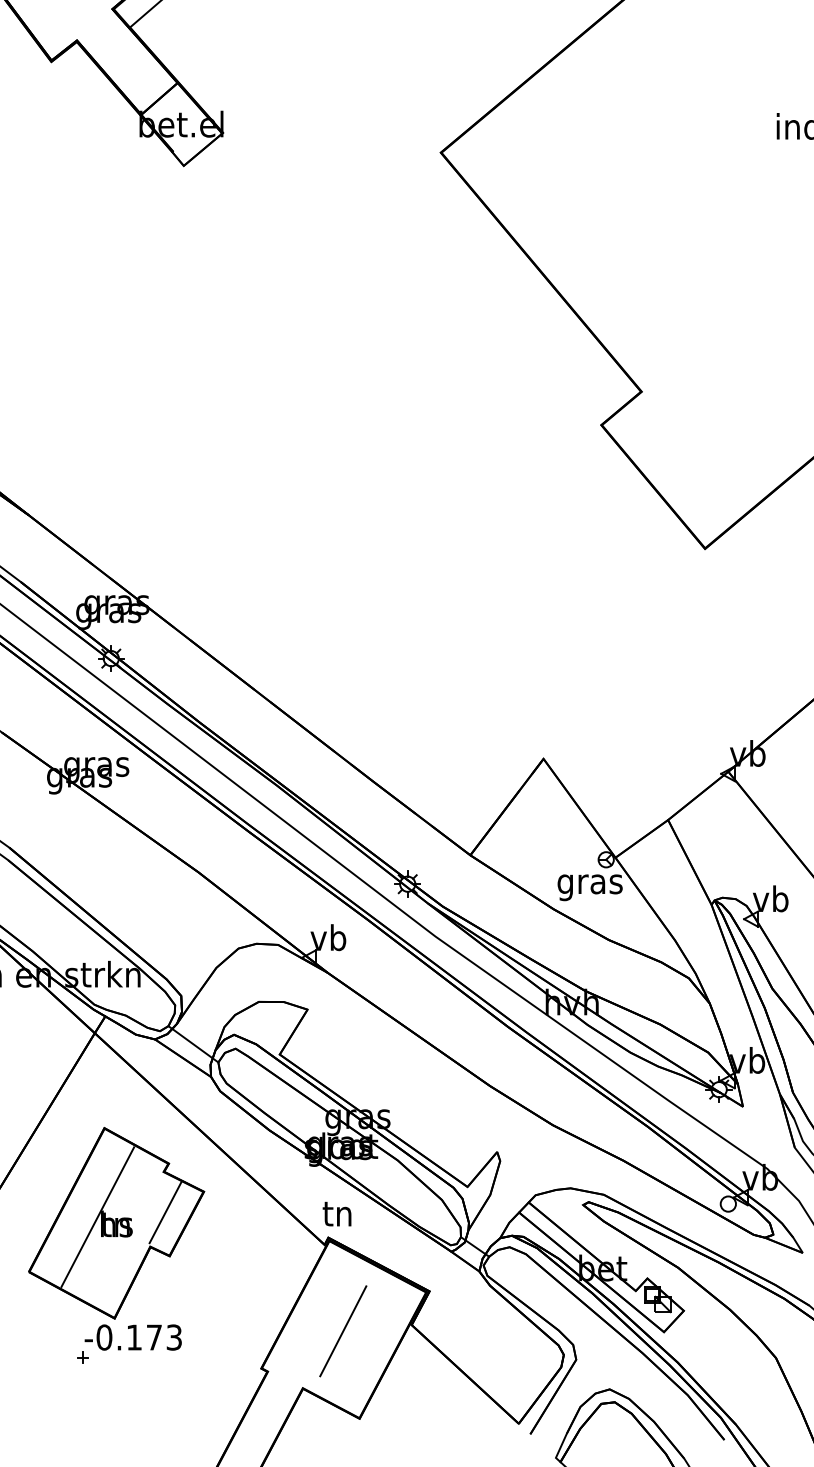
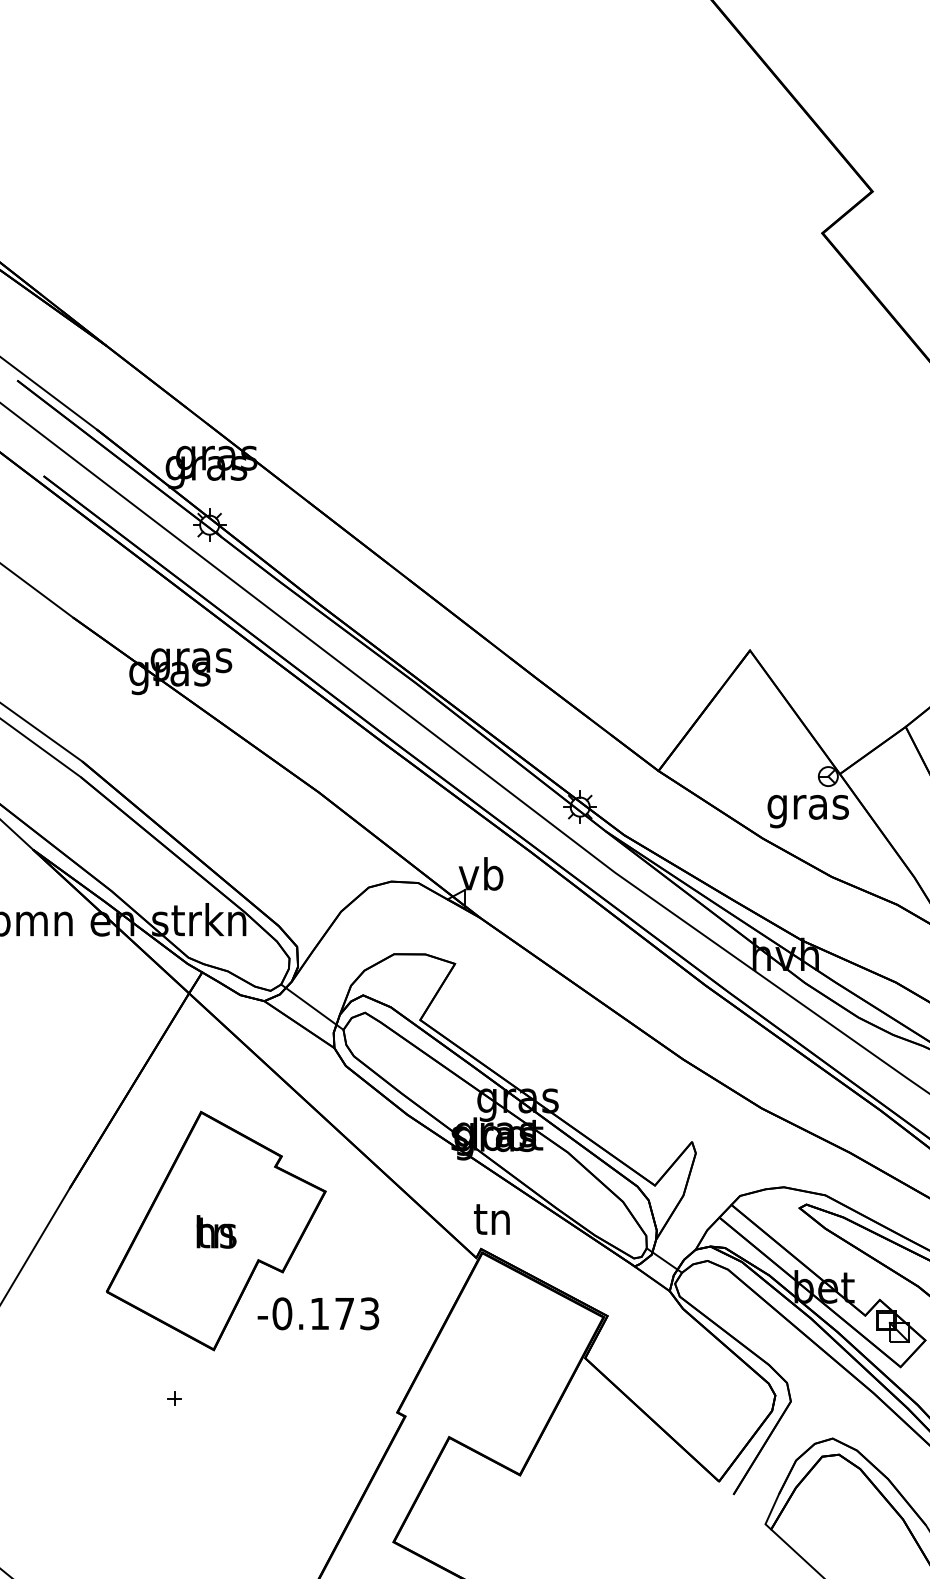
line: (165, 1212) -> (277, 1217), removed
line: (97, 1216) -> (192, 1222), removed
line: (343, 1331) -> (499, 1366), removed
text: (132, 1337) -> (317, 1313), moved

